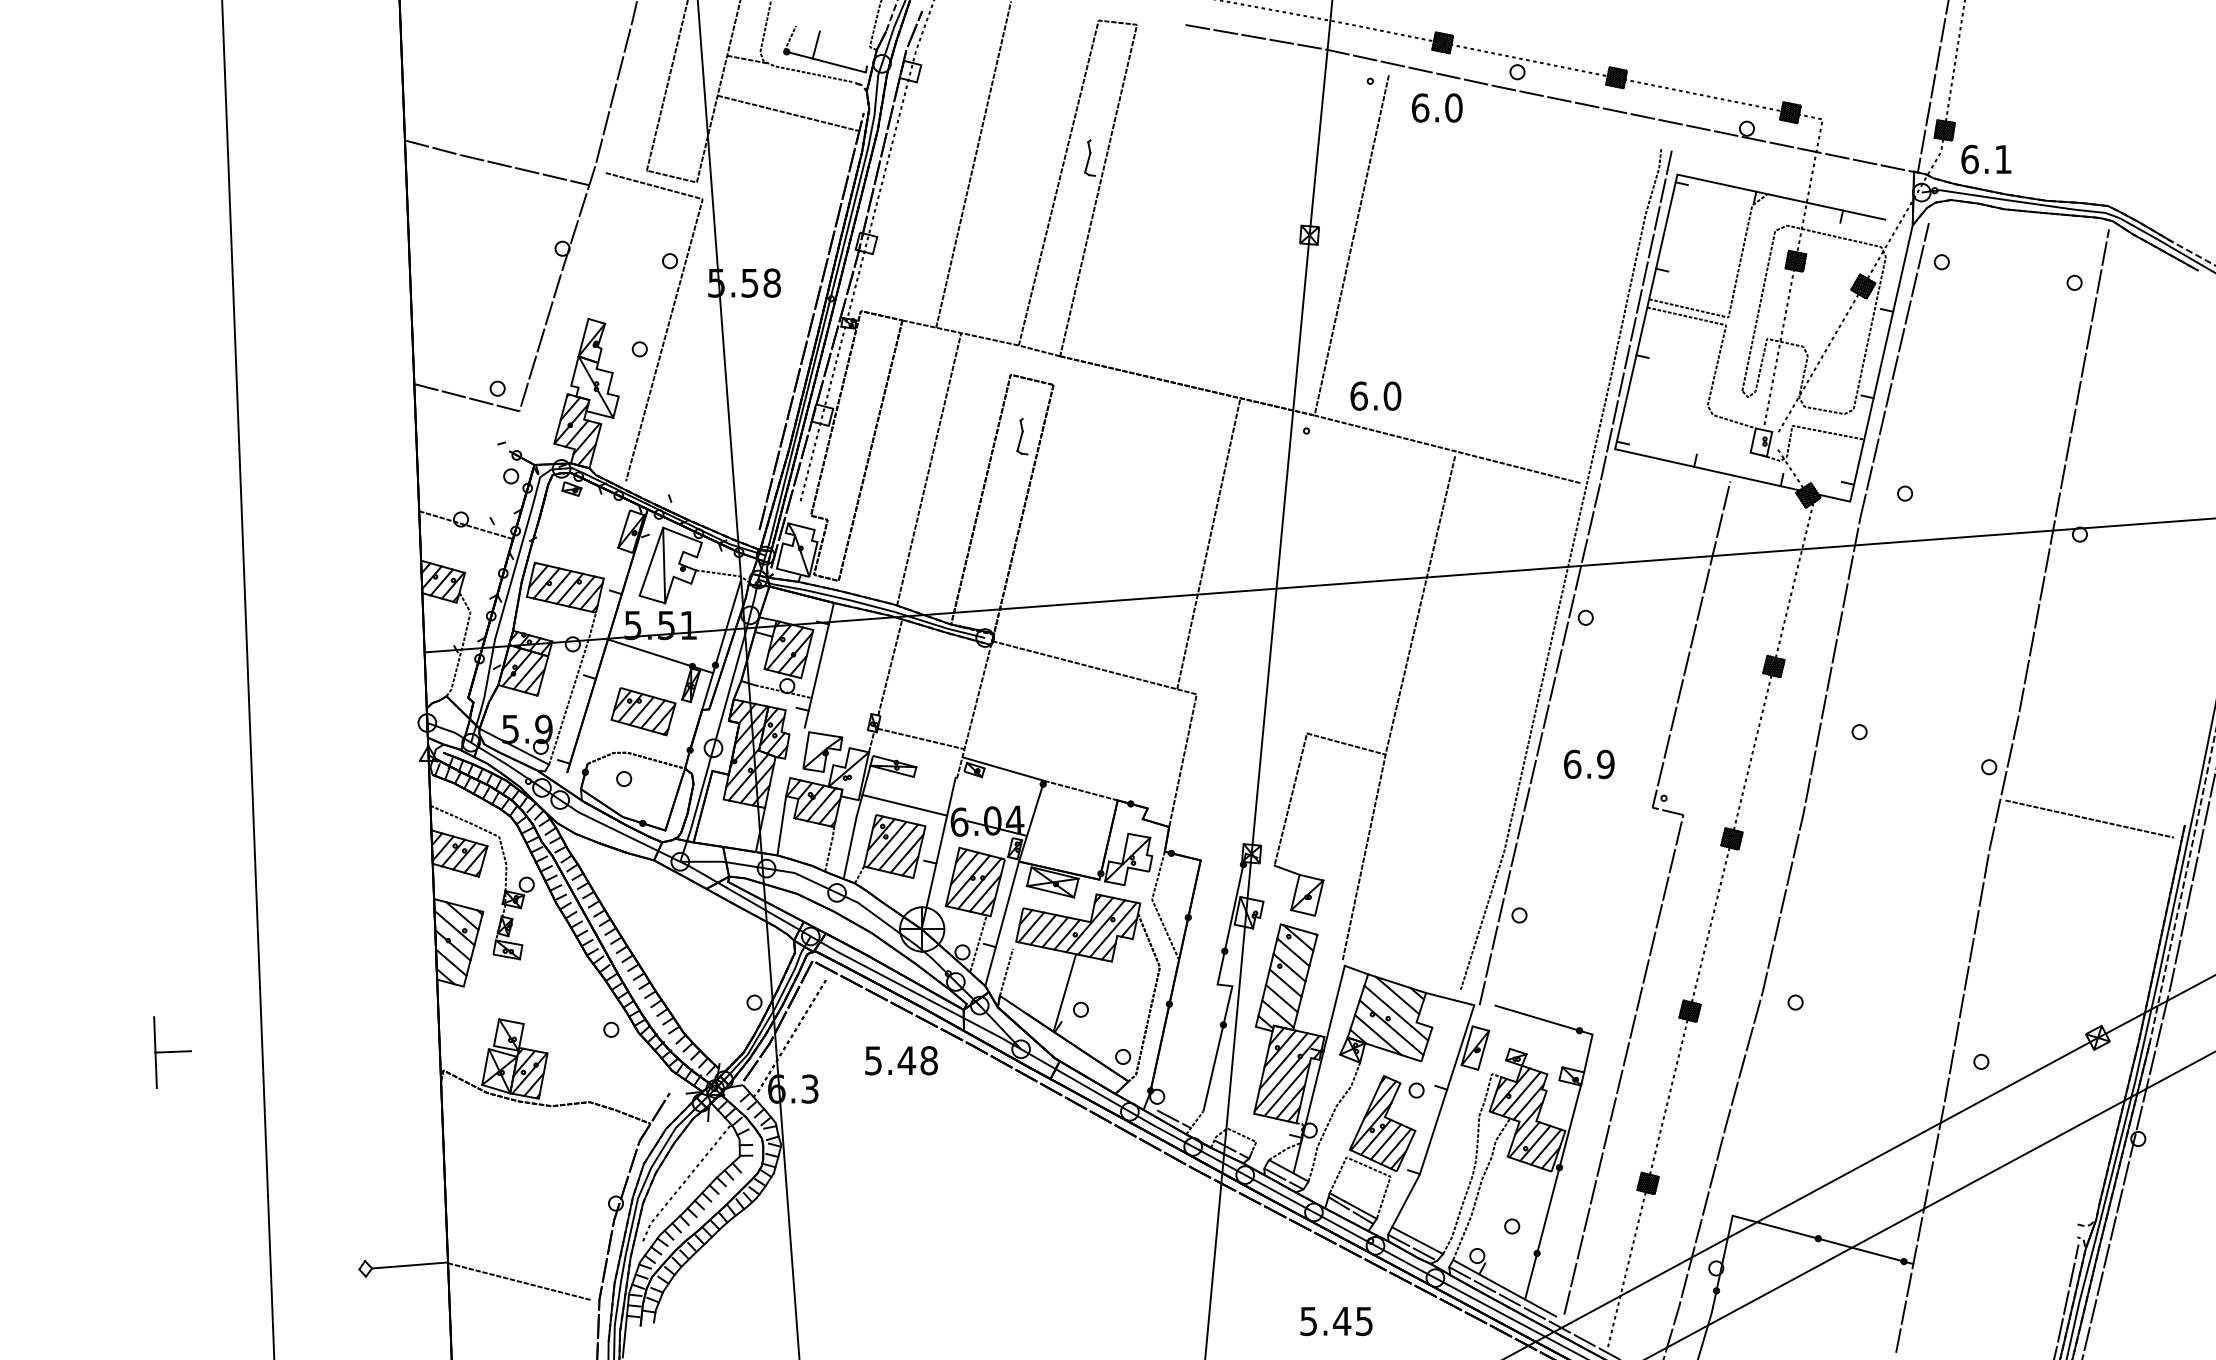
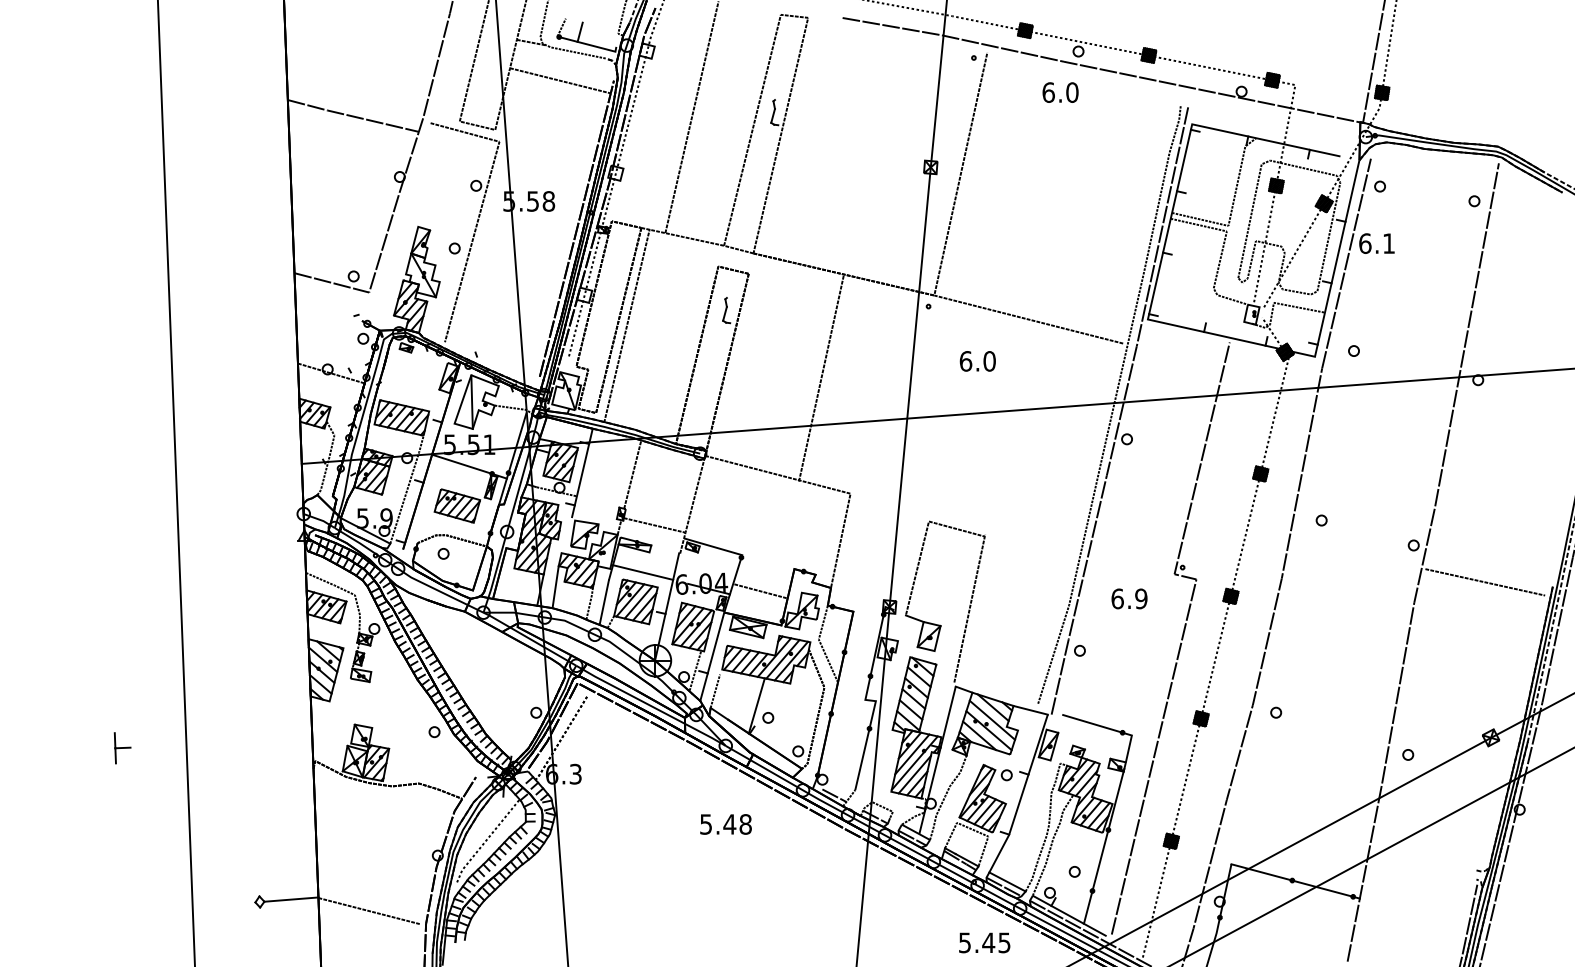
text: (1437, 107) -> (1060, 92), moved
text: (1986, 159) -> (1377, 243), moved
text: (1375, 395) -> (977, 360), moved
line: (929, 469) -> (627, 326), moved
line: (1208, 543) -> (821, 377), moved
line: (1420, 602) -> (1009, 428), removed
text: (1589, 764) -> (1129, 598), moved
line: (1080, 790) -> (760, 591), moved
part: (172, 1052) -> (122, 748), size x0.6
text: (901, 1060) -> (726, 824), moved
text: (1336, 1321) -> (984, 942), moved

